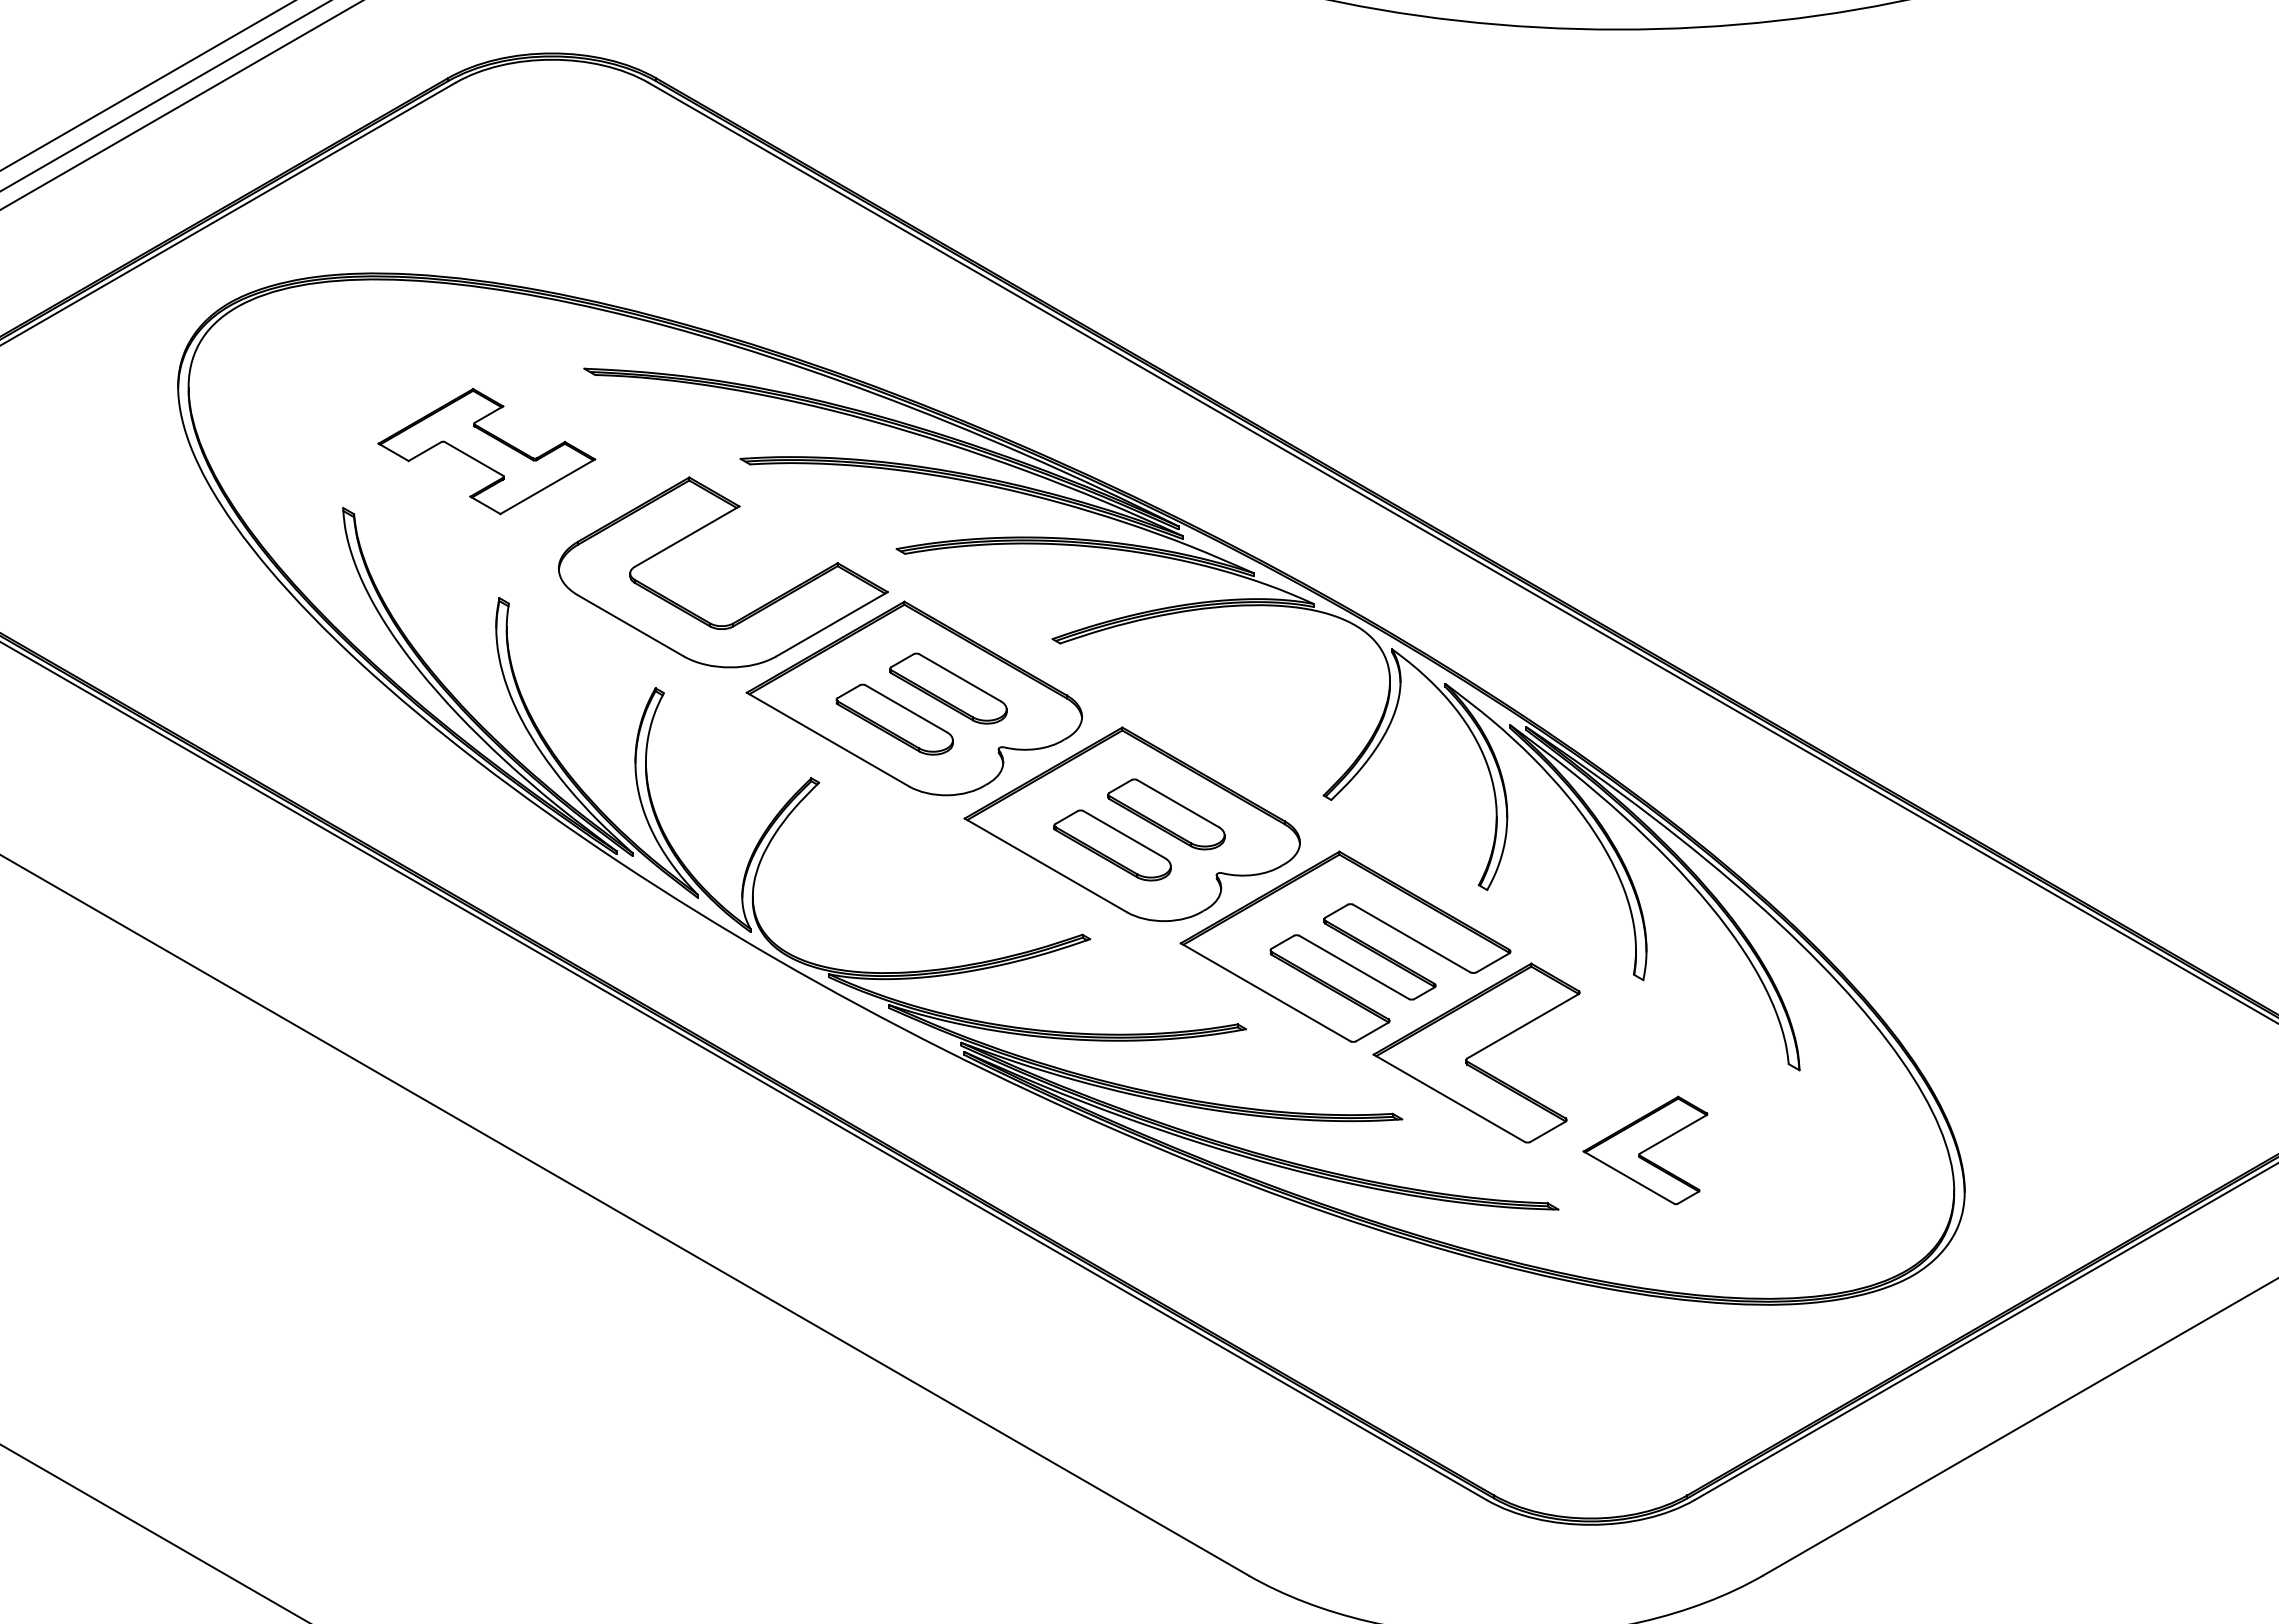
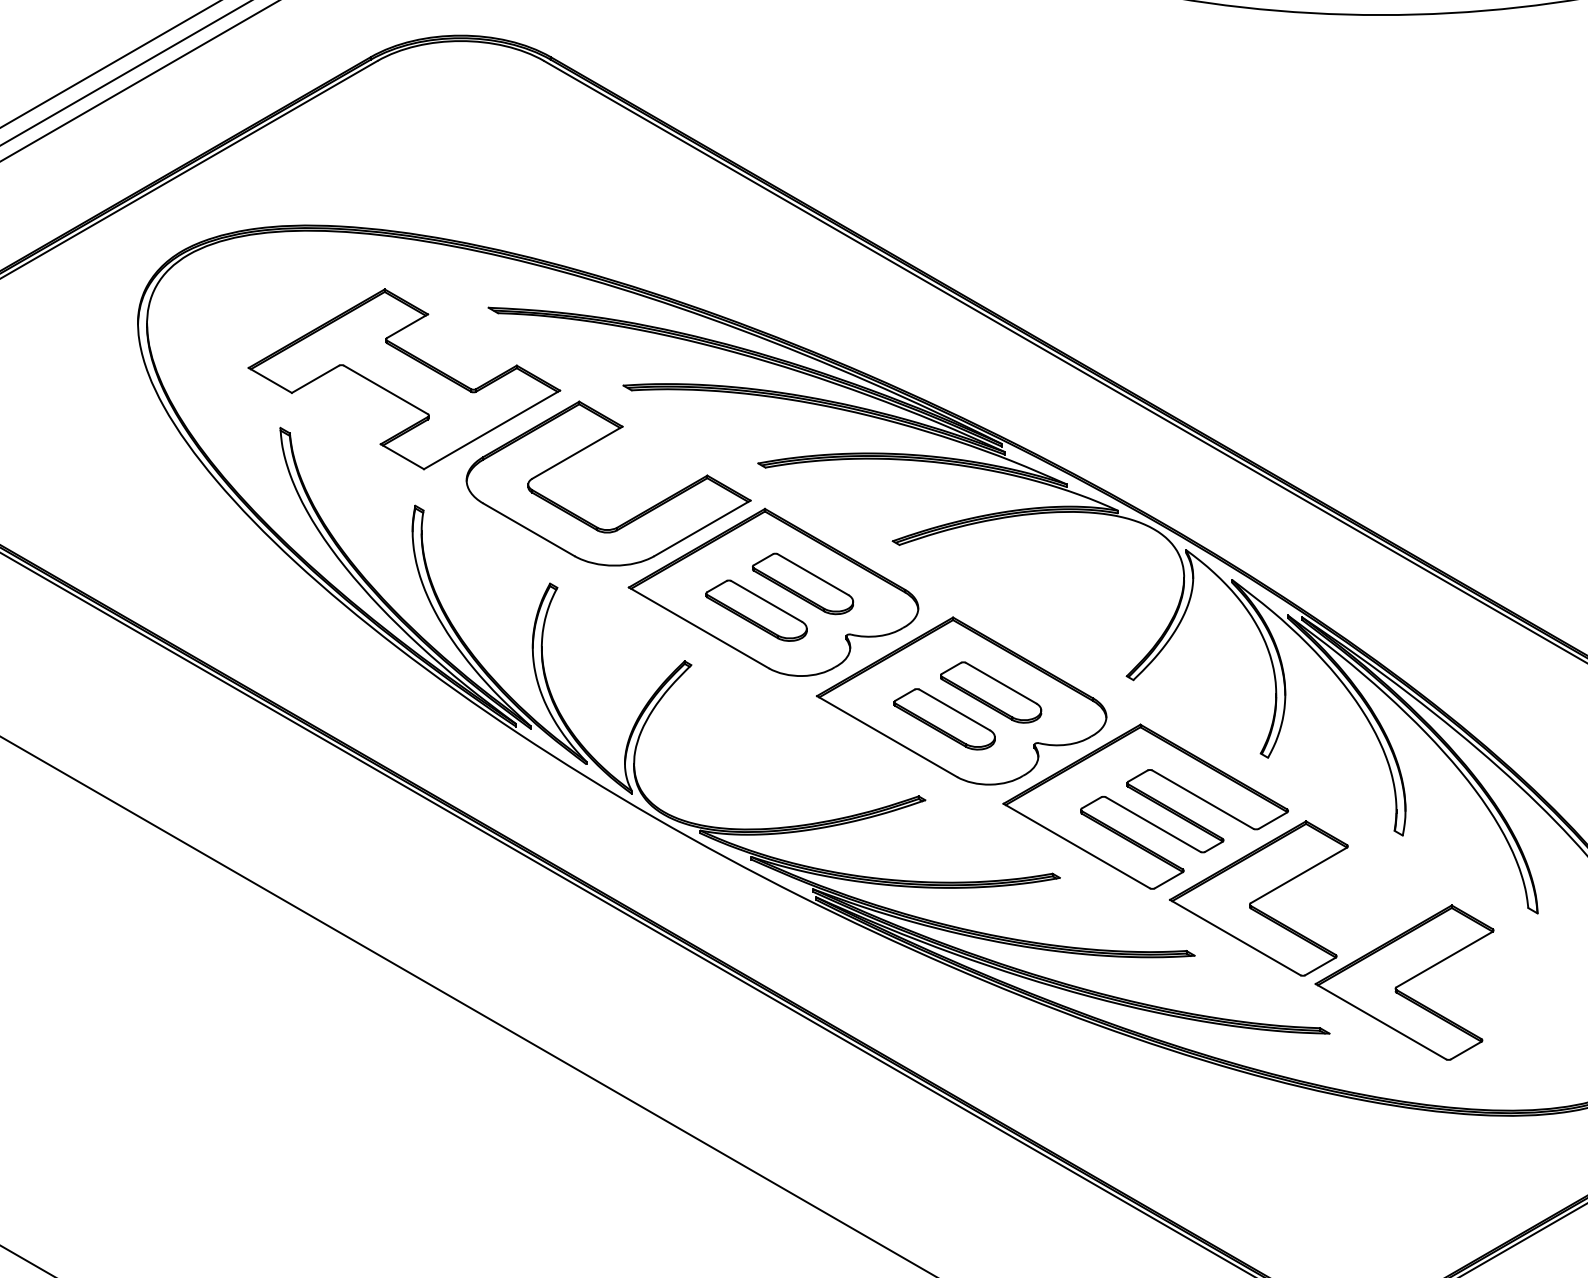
part: (486, 451) -> (404, 379), size x1.67
part: (1645, 1150) -> (1404, 982), size x1.67

